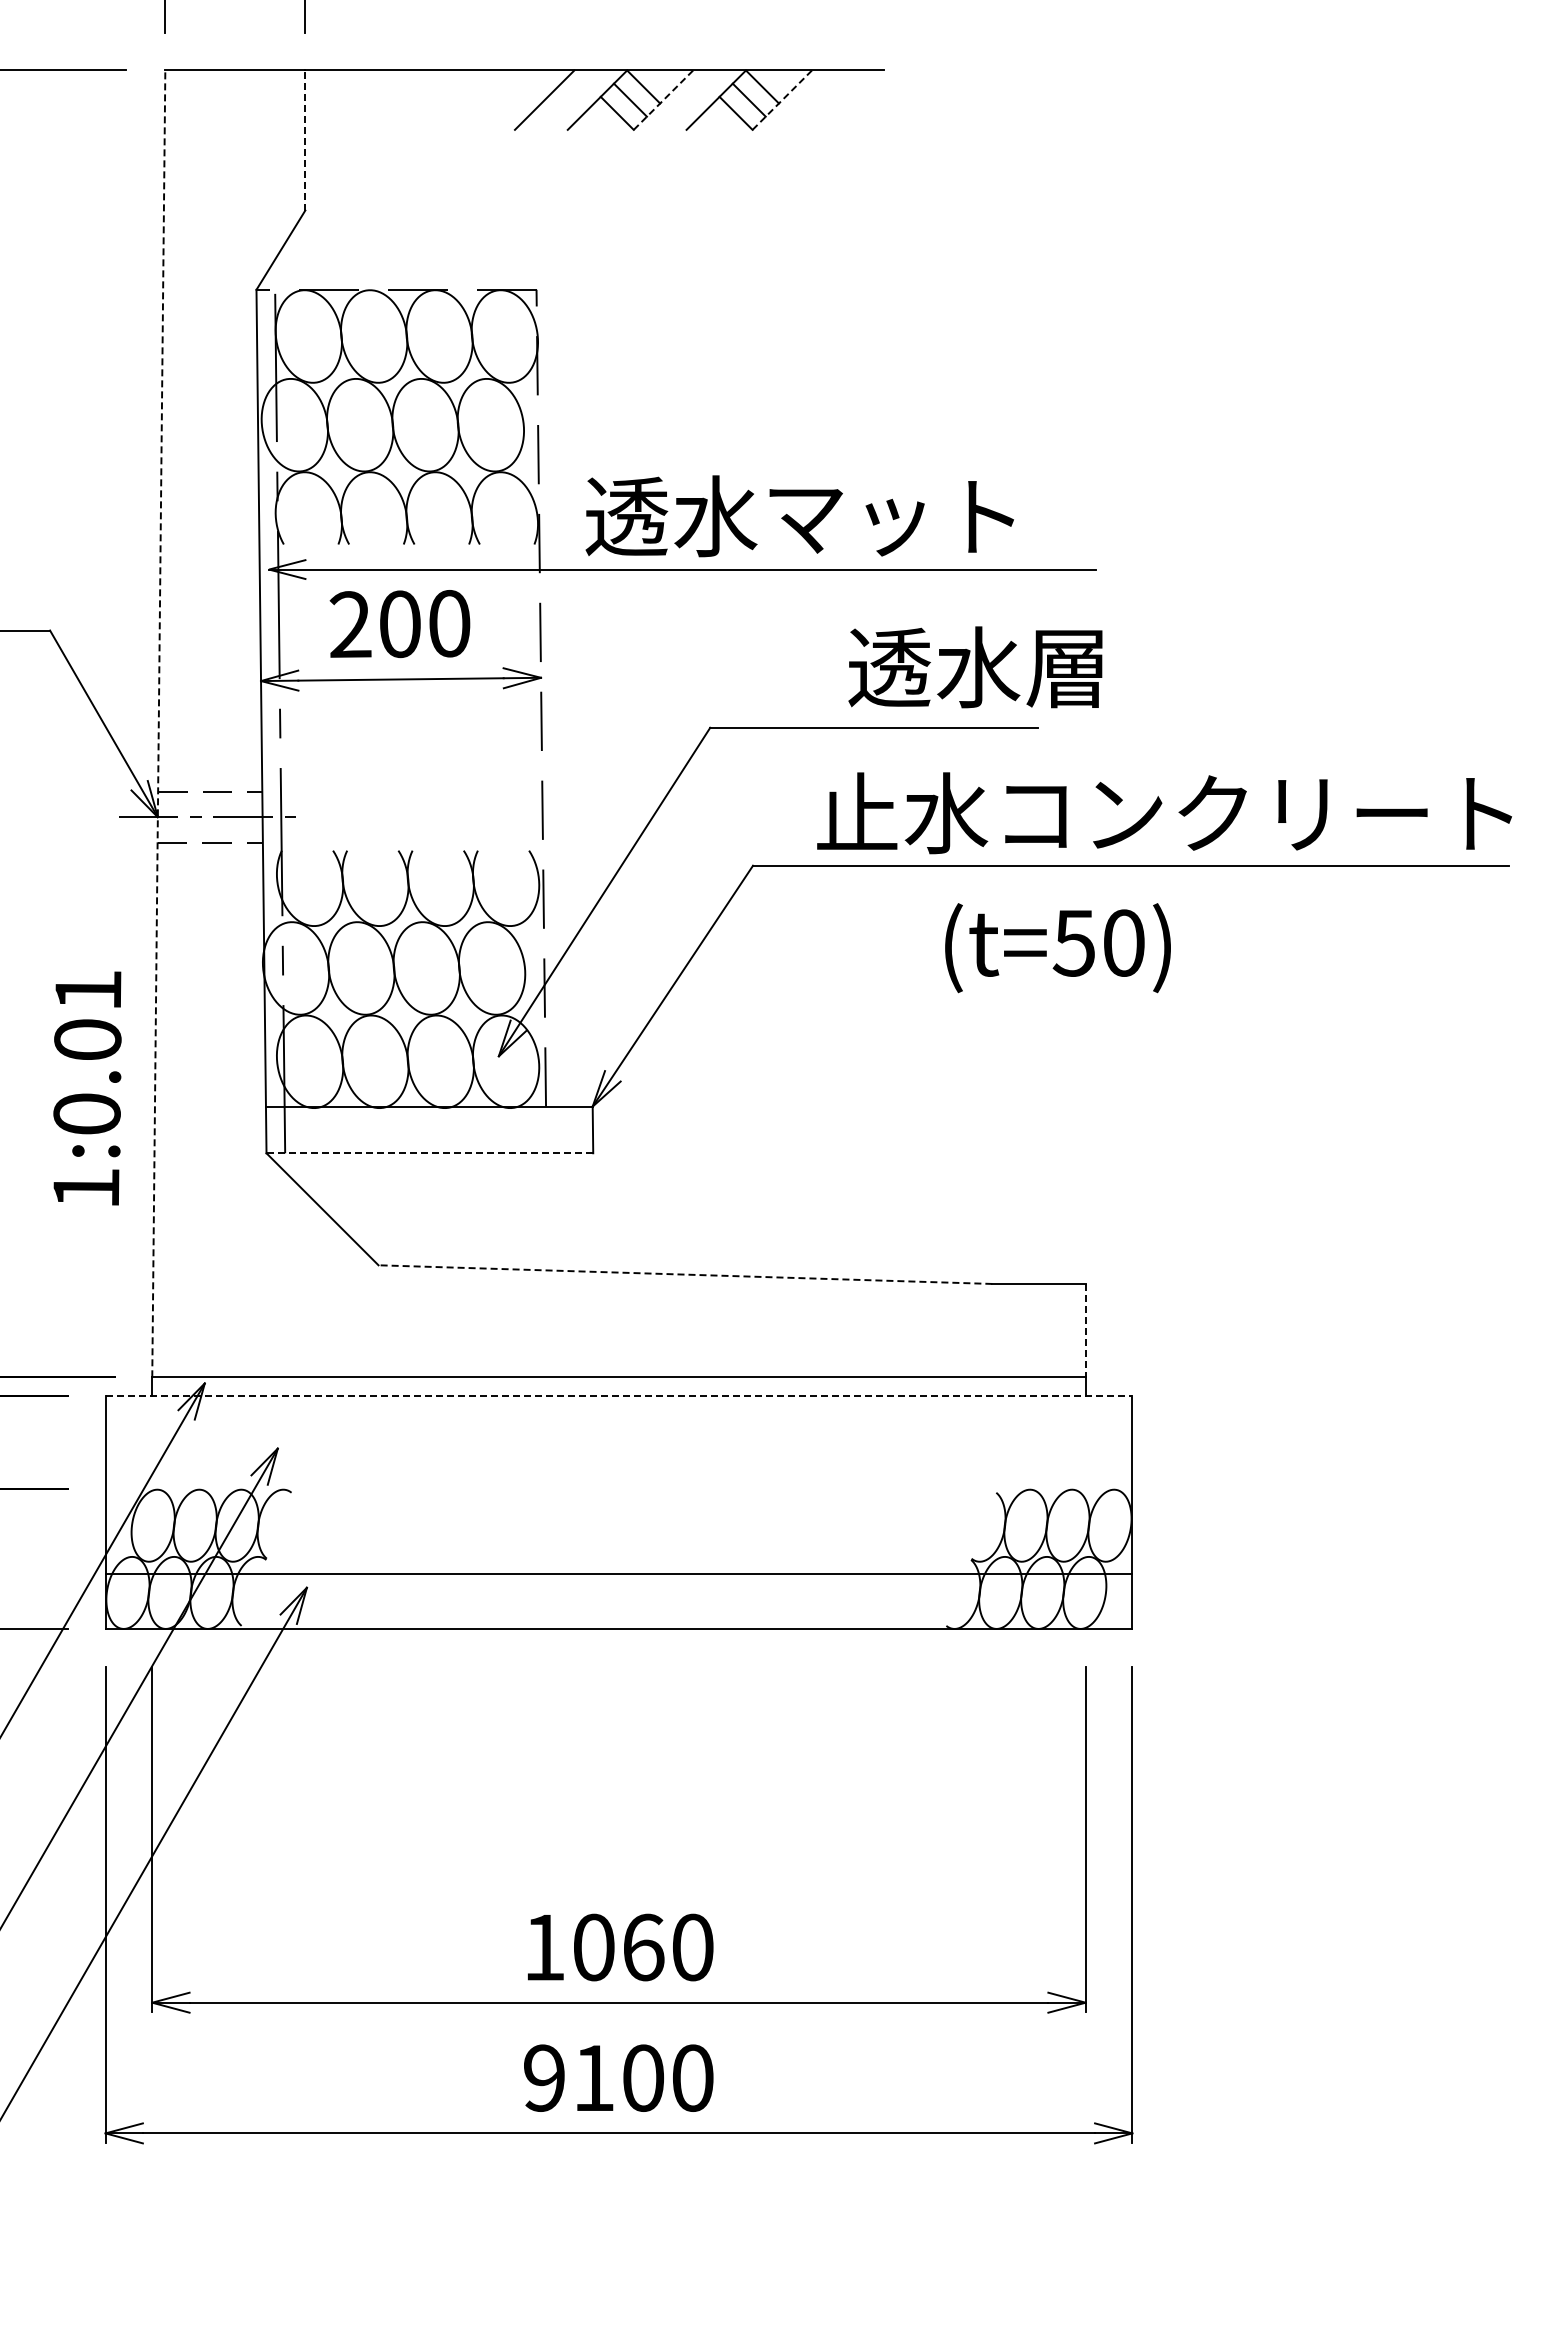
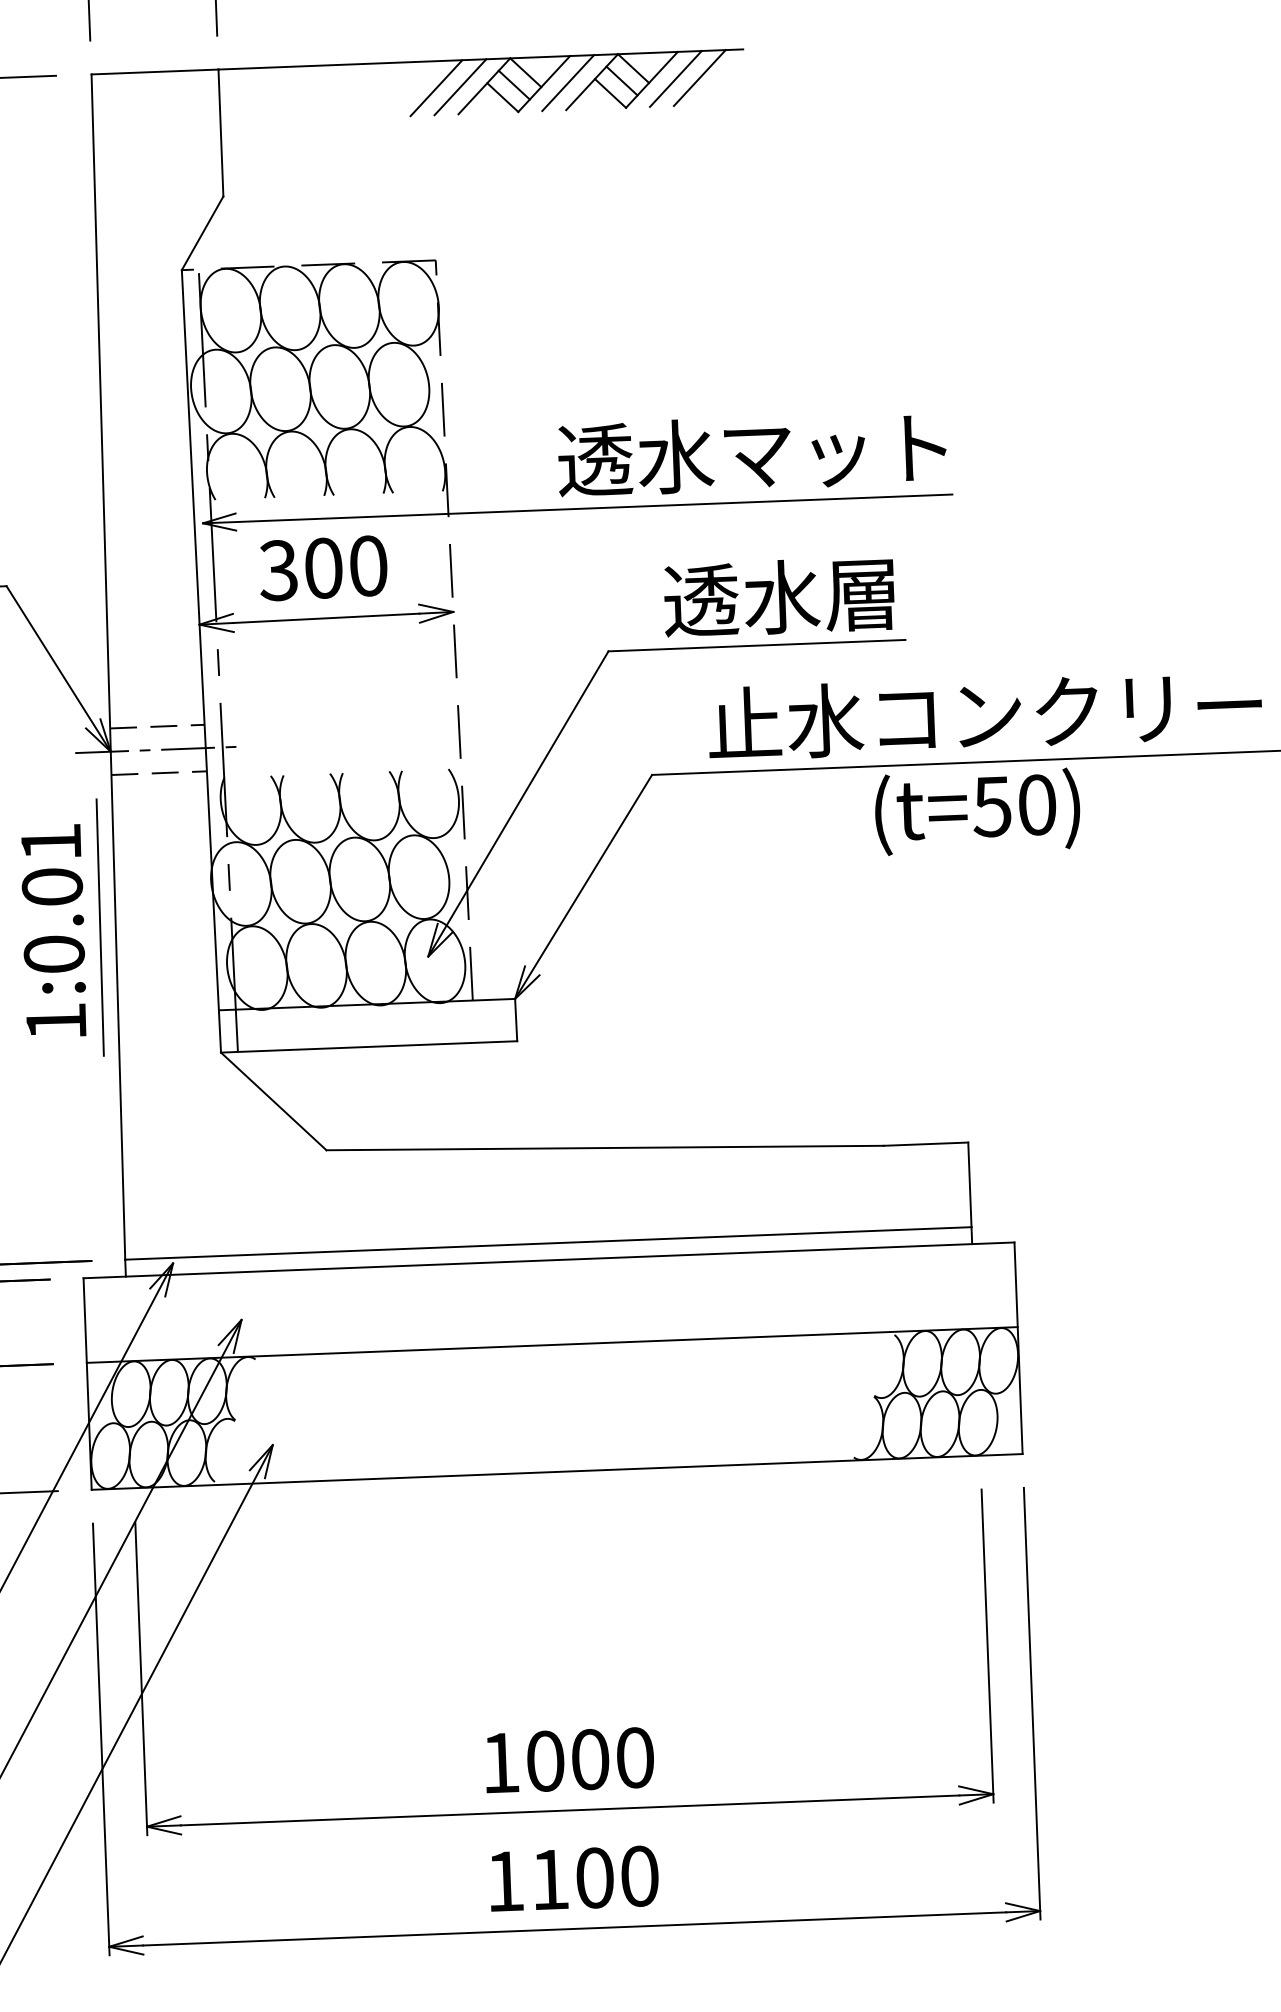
line: (570, 99) -> (459, 86), added
line: (663, 99) -> (544, 83), dashed -> solid
line: (689, 99) -> (567, 82), added
line: (782, 99) -> (652, 79), dashed -> solid
line: (808, 99) -> (675, 78), added
line: (834, 99) -> (699, 77), added
line: (305, 140) -> (221, 133), dashed -> solid
text: (799, 516) -> (751, 454), moved
text: (350, 624) -> (278, 570), 200 -> 300
text: (975, 667) -> (779, 597), moved
line: (158, 723) -> (108, 666), dashed -> solid
text: (1057, 948) -> (977, 812), moved
line: (138, 1010) -> (99, 927), added
text: (87, 1088) -> (53, 931), moved
line: (429, 1153) -> (368, 1047), dashed -> solid
line: (684, 1274) -> (604, 1147), dashed -> solid
line: (1085, 1330) -> (969, 1184), dashed -> solid
line: (619, 1395) -> (549, 1259), dashed -> solid
line: (618, 1574) -> (551, 1345), moved
text: (643, 1947) -> (590, 1759), 1060 -> 1000
text: (544, 2077) -> (505, 1880), 9100 -> 1100

